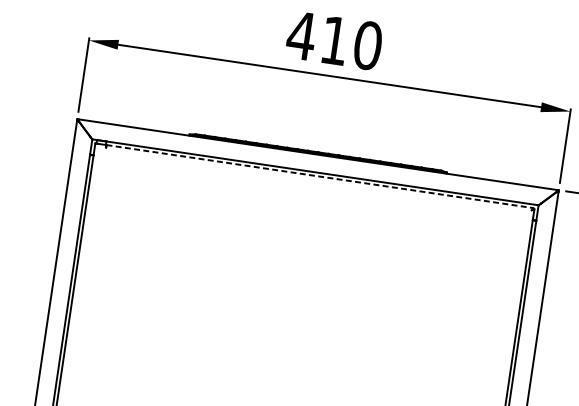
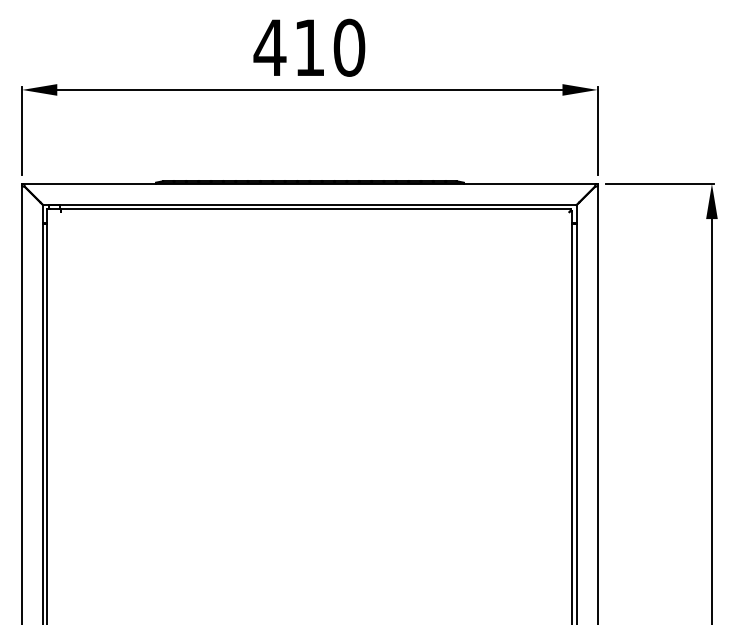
line: (320, 176) -> (316, 209), dashed -> solid

